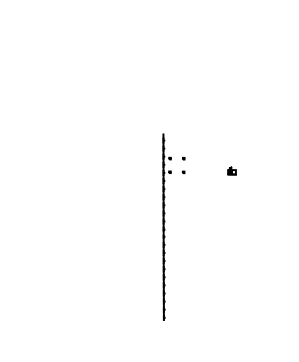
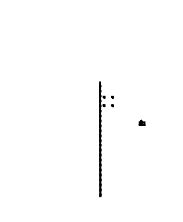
part: (231, 170) -> (141, 122), moved

